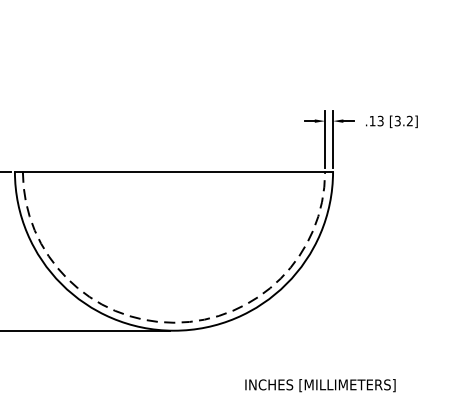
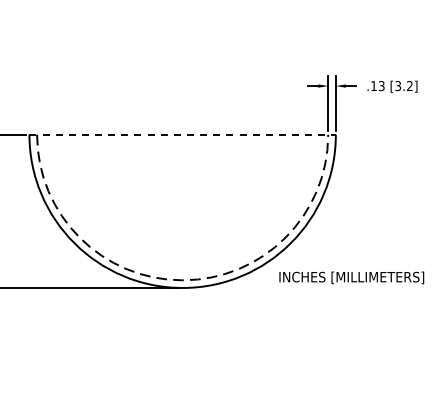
line: (174, 171) -> (183, 134), solid -> dashed
text: (320, 385) -> (351, 277), moved

